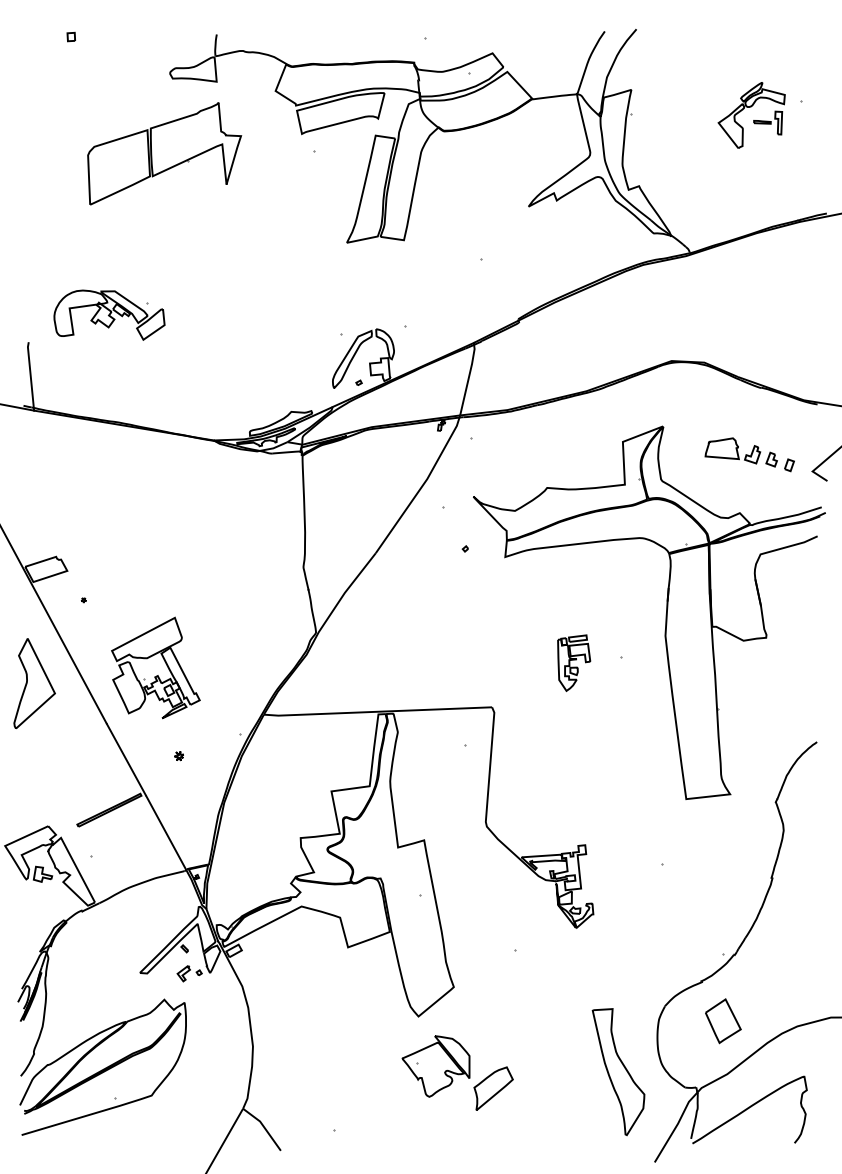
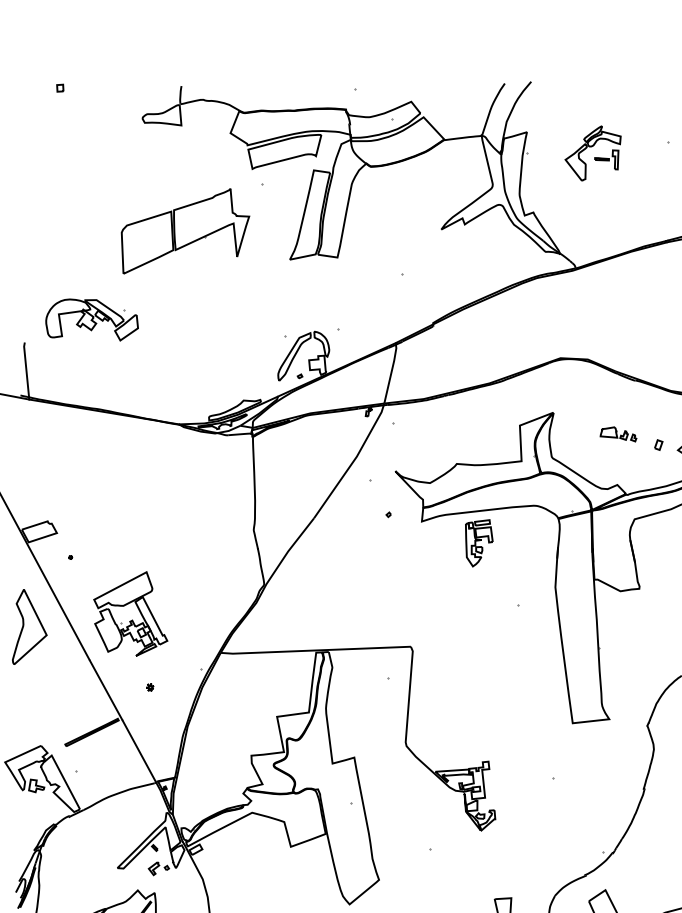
part: (751, 115) -> (592, 153), moved
part: (164, 153) -> (185, 231), moved
part: (740, 452) -> (617, 434), size x0.6
part: (574, 662) -> (479, 542), moved

